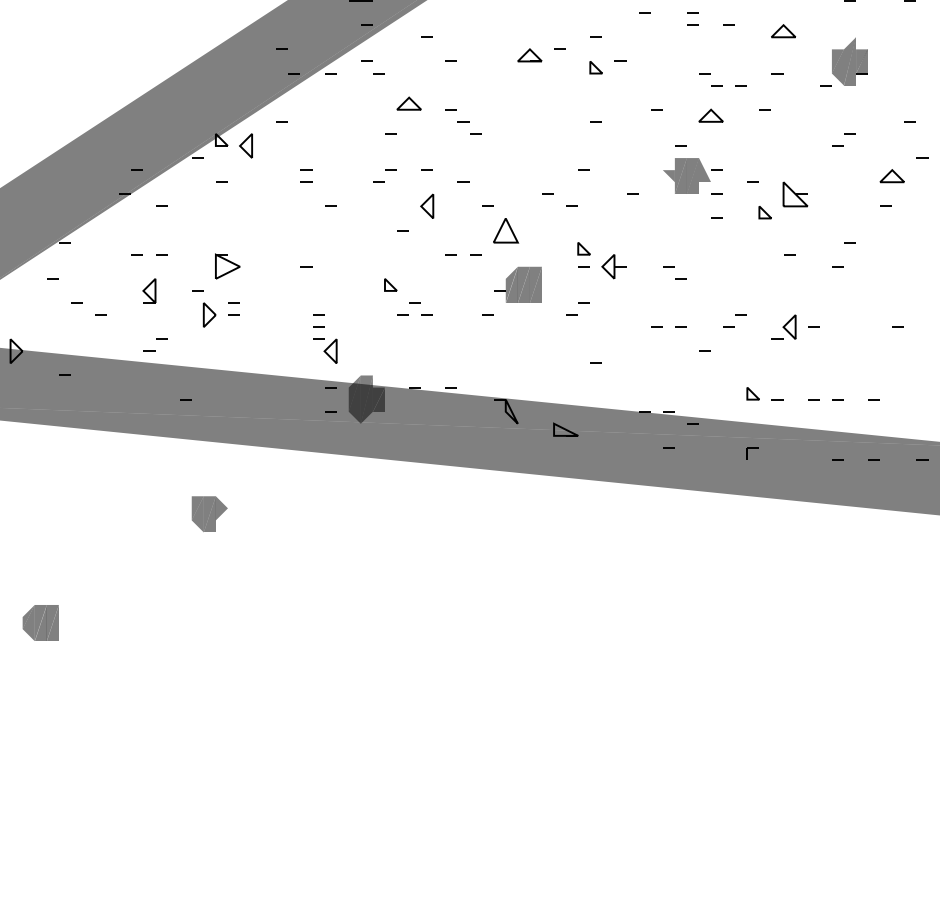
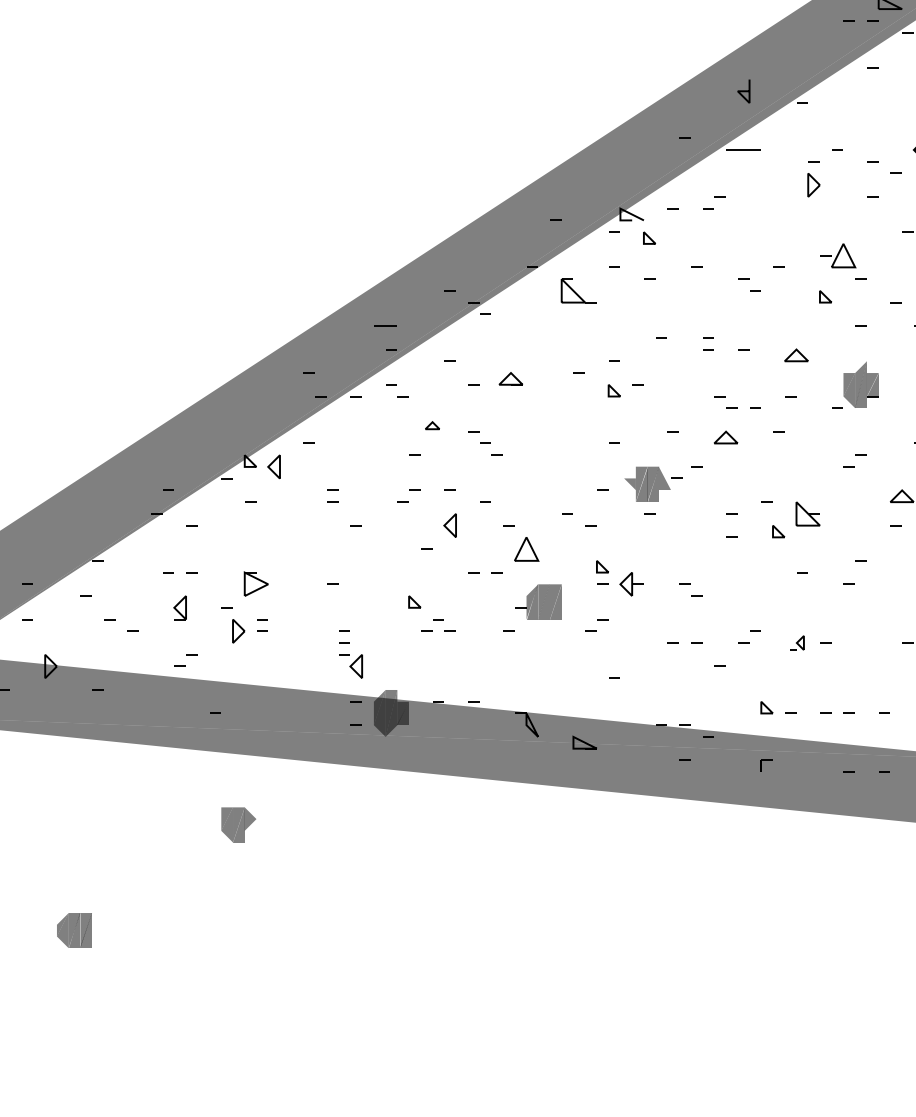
part: (529, 54) -> (510, 378), moved
part: (409, 103) -> (432, 425), size x0.6
part: (693, 175) -> (653, 483), moved
part: (784, 326) -> (797, 642), size x0.6

